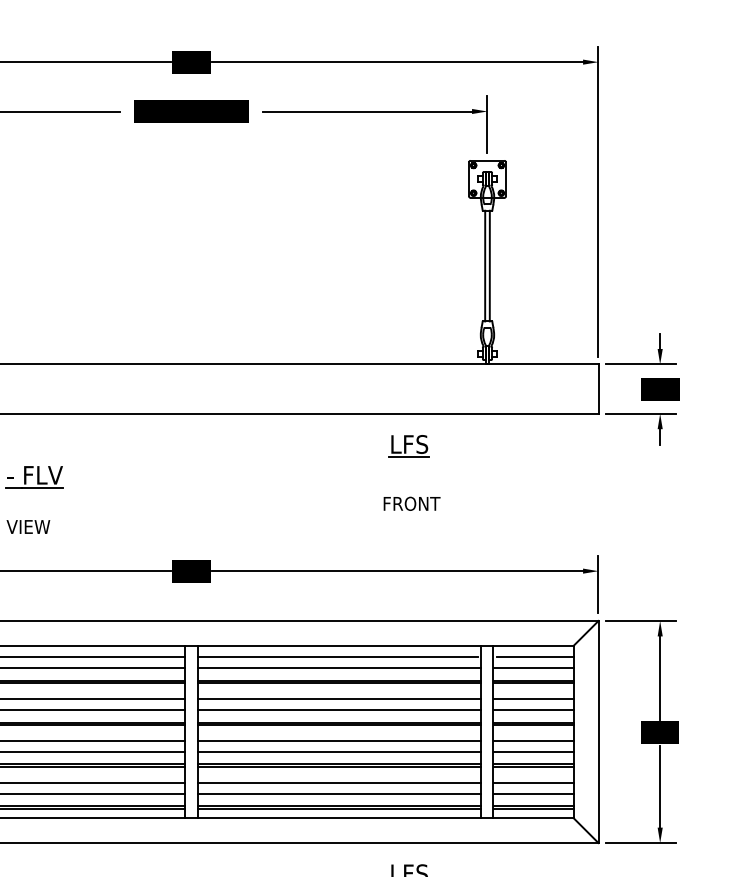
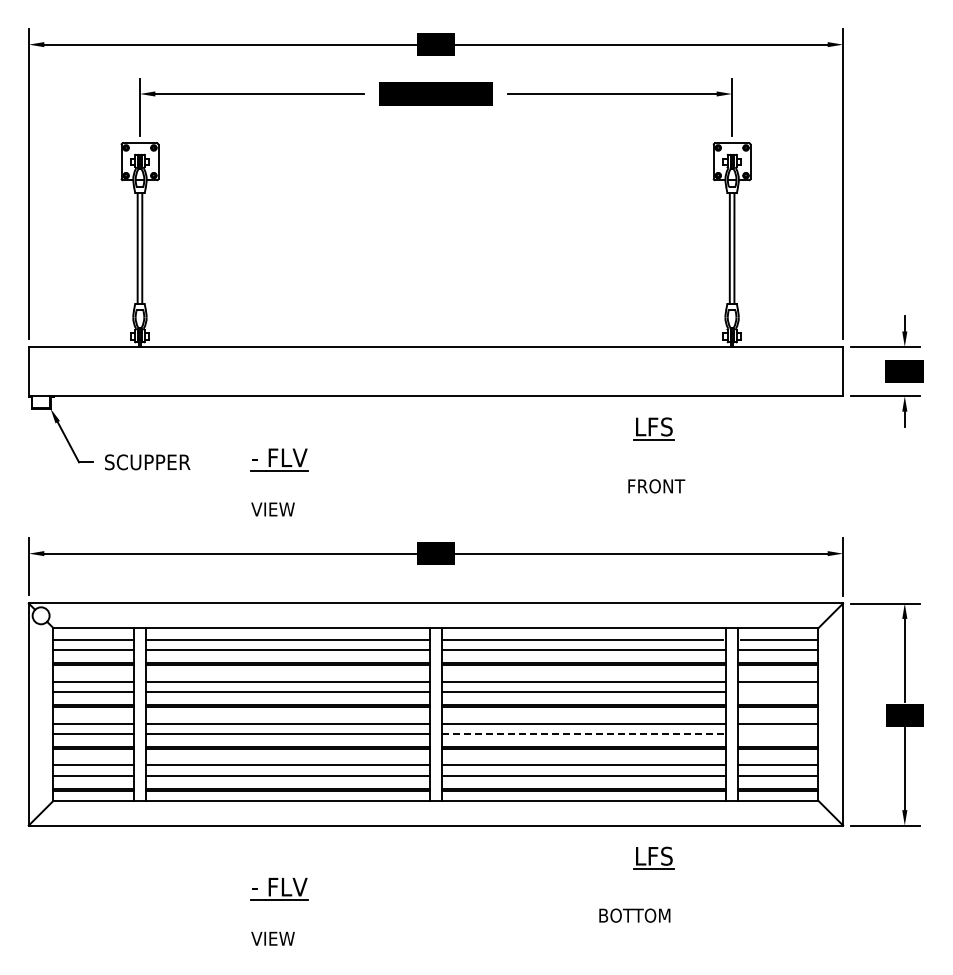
line: (533, 710) -> (778, 692), removed
line: (339, 752) -> (584, 734), solid -> dashed
line: (533, 752) -> (778, 734), removed

